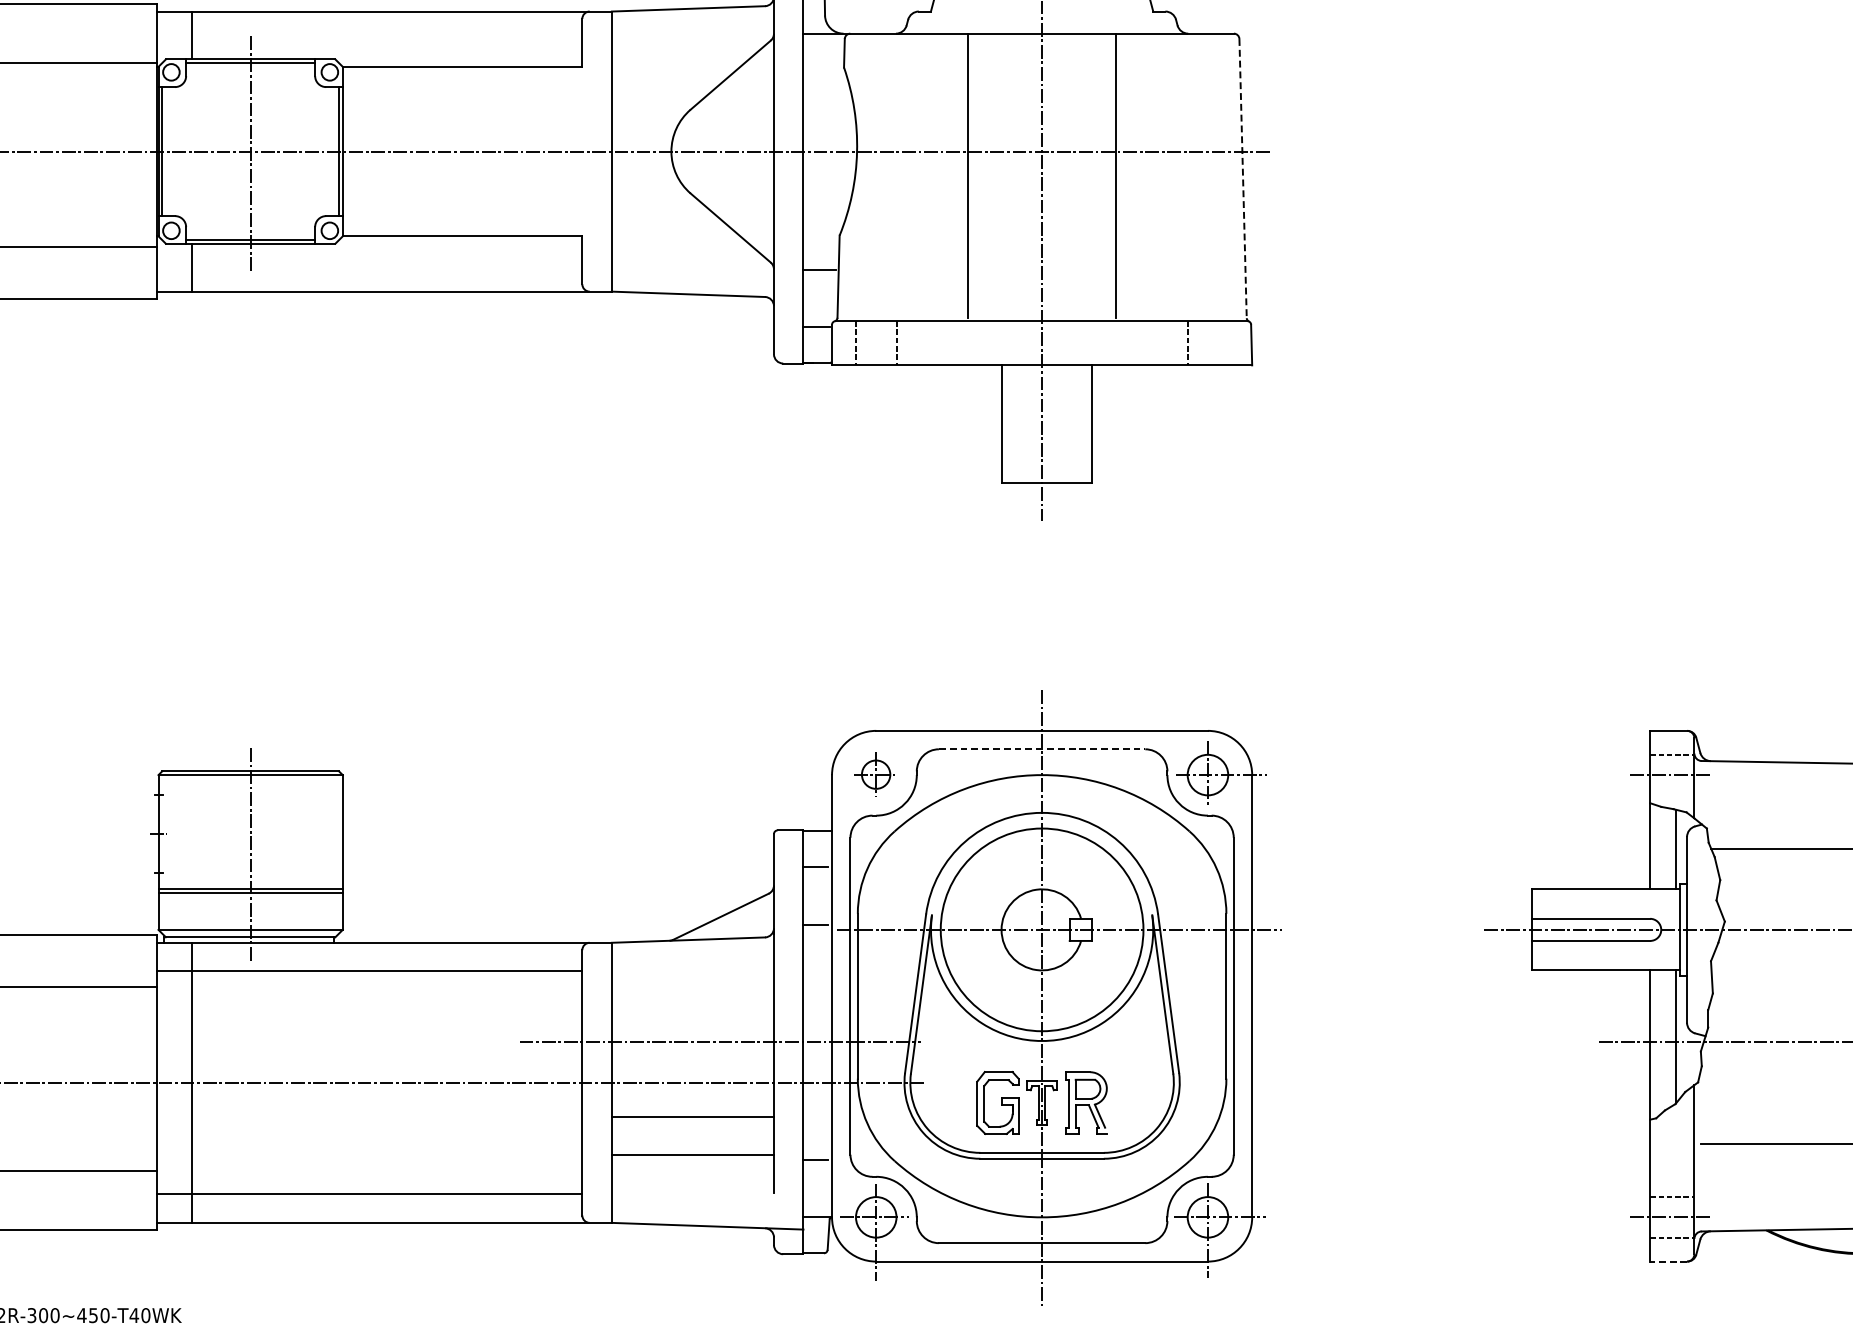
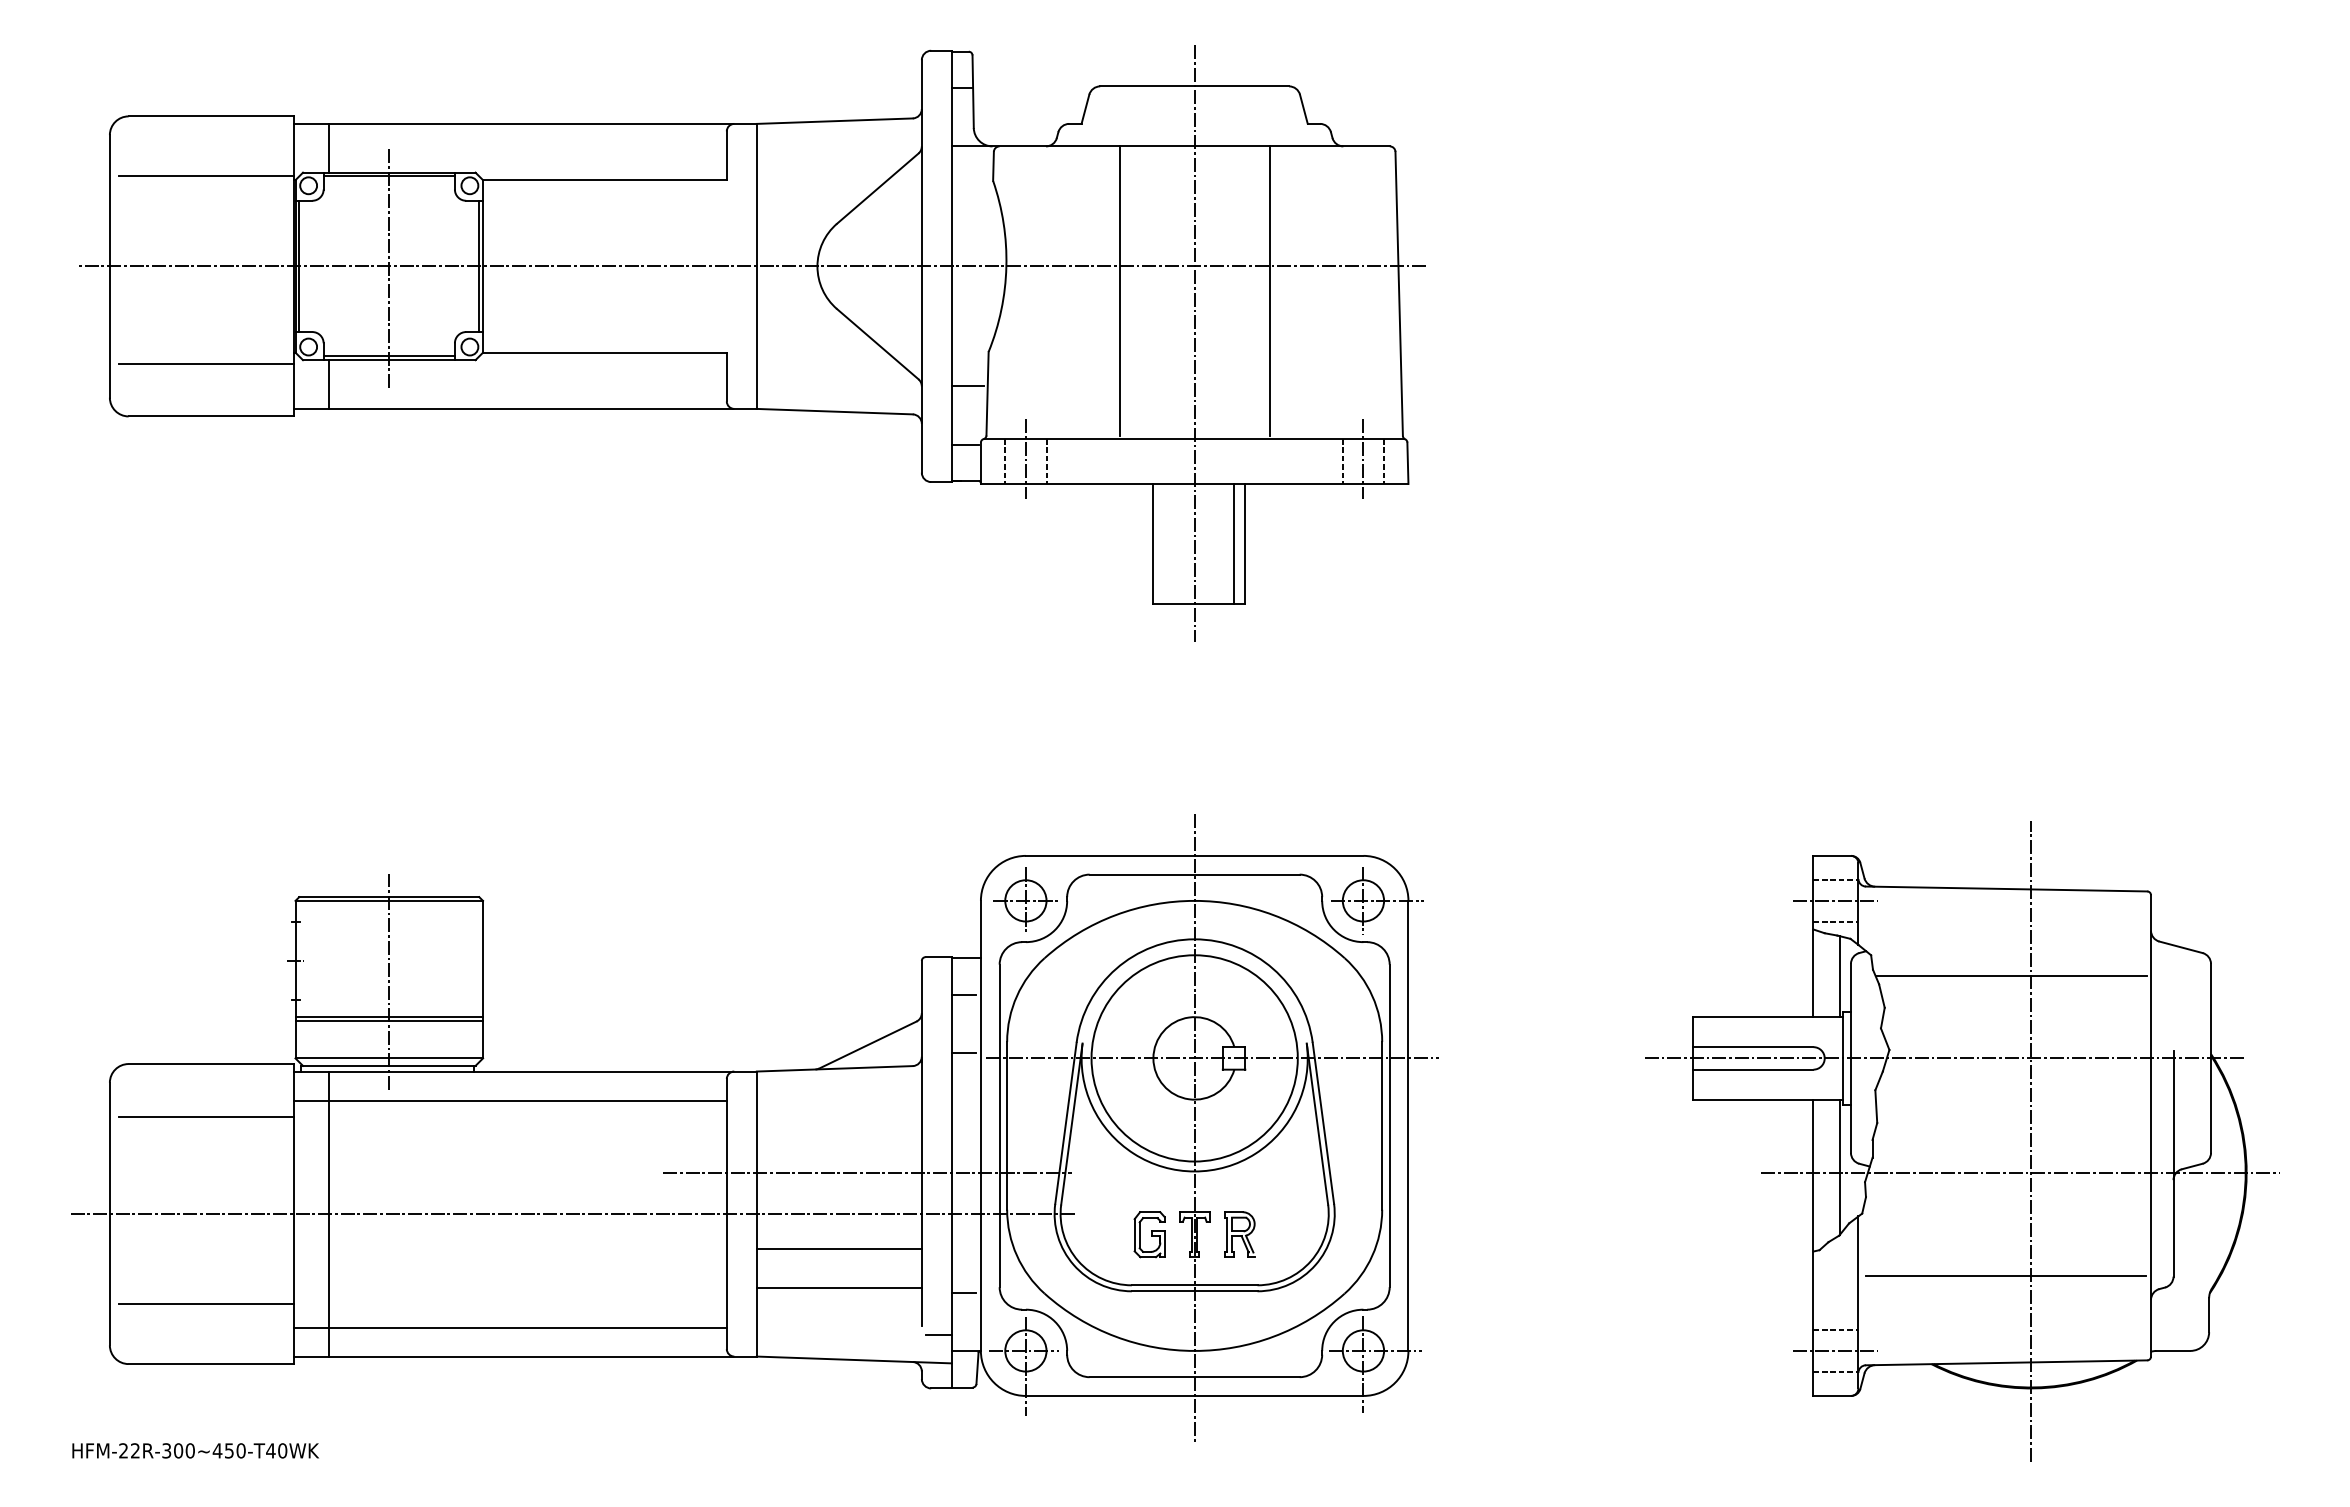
line: (1243, 179) -> (1399, 294), dashed -> solid
line: (875, 340) -> (1025, 458), added
line: (1208, 340) -> (1363, 458), added
line: (1228, 342) -> (1384, 460), added
line: (1081, 423) -> (1234, 543), added
line: (1042, 749) -> (1195, 874), dashed -> solid
part: (875, 773) -> (1025, 899), size x1.43
line: (1671, 795) -> (1835, 921), added
part: (997, 1102) -> (1149, 1234), size x0.71
part: (1086, 1102) -> (1239, 1234), size x0.71
line: (790, 1201) -> (938, 1334), added
line: (1668, 1261) -> (1832, 1395), dashed -> solid

